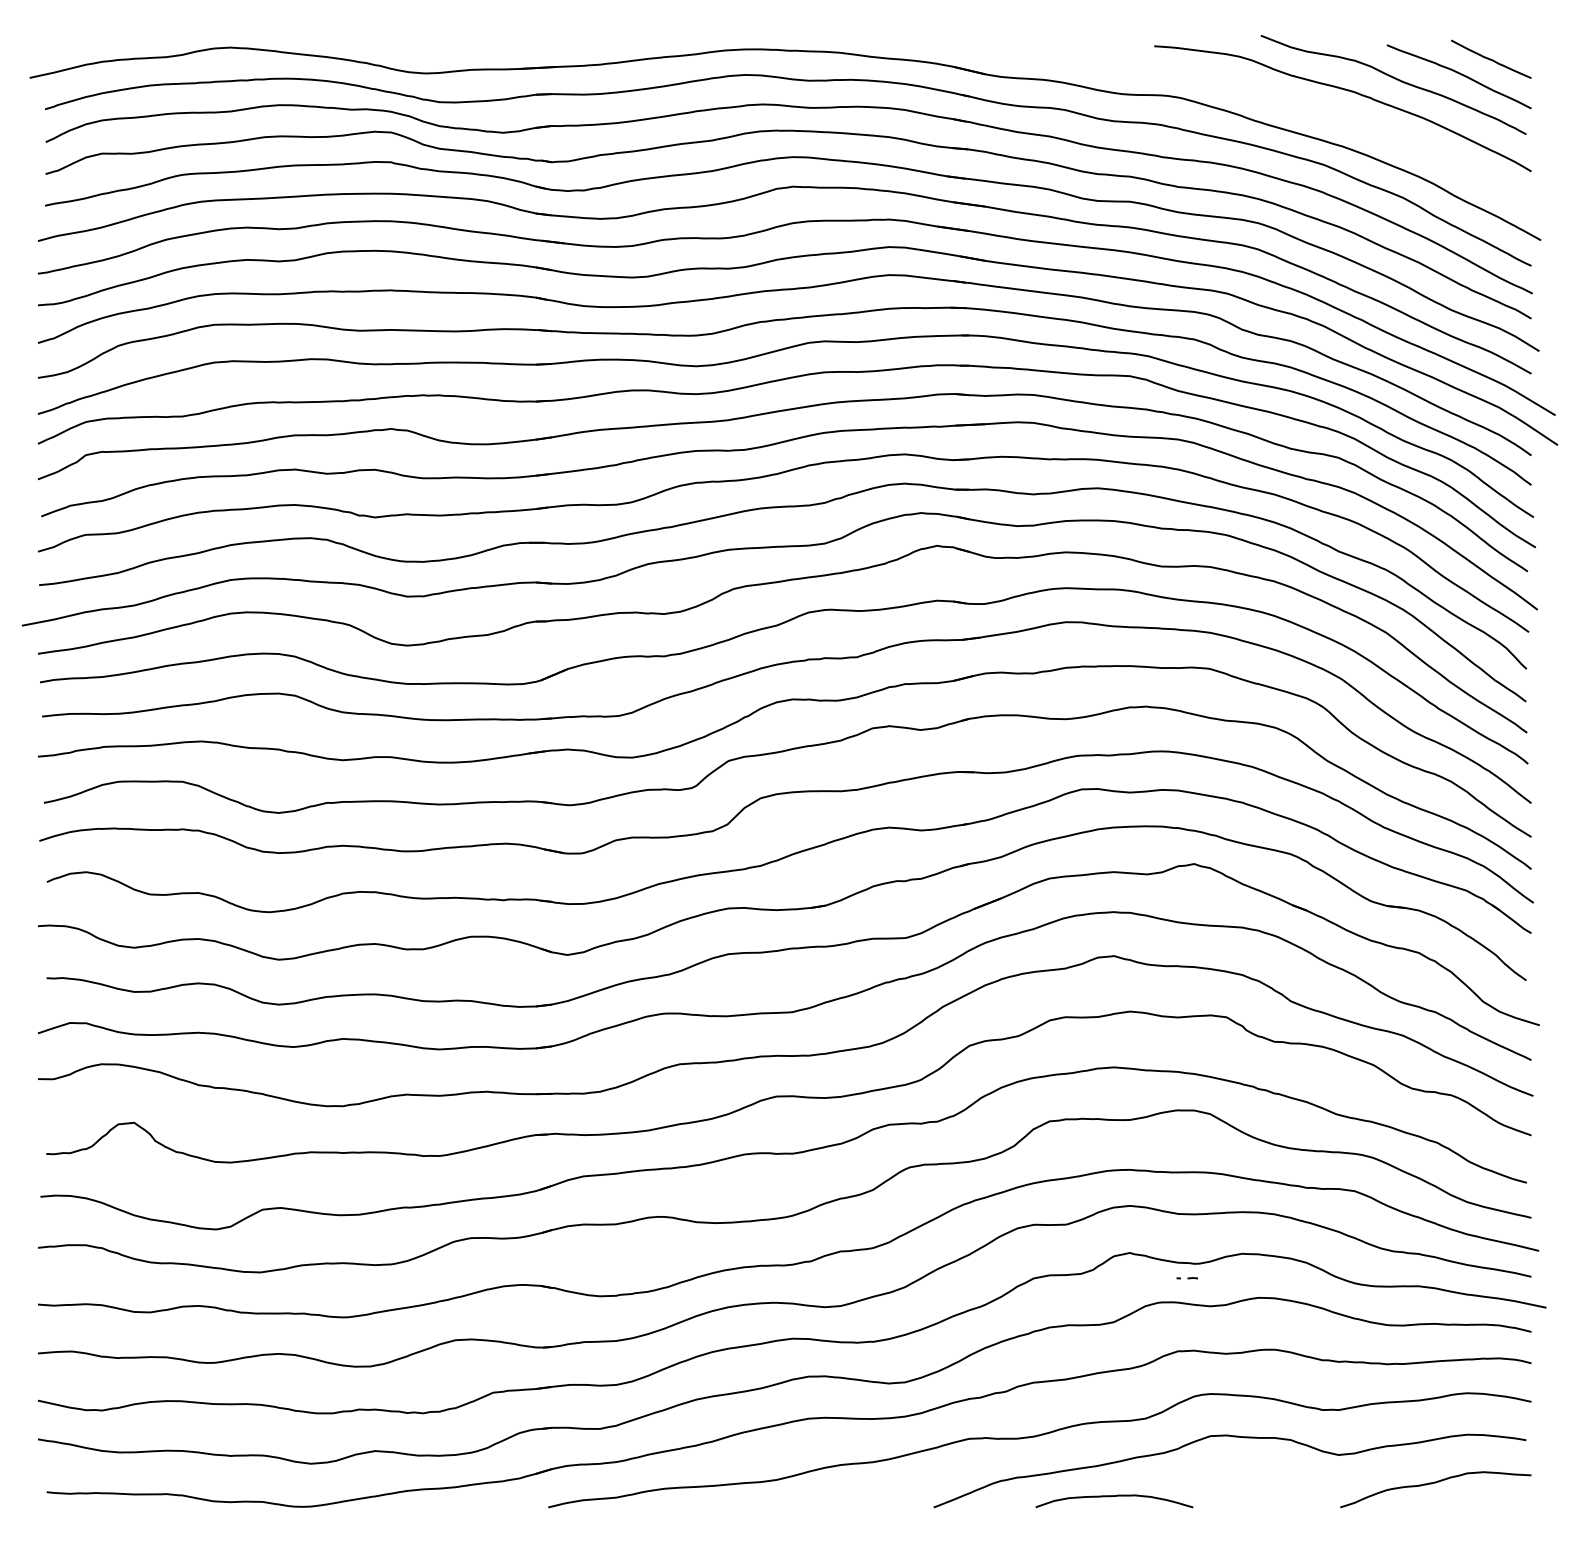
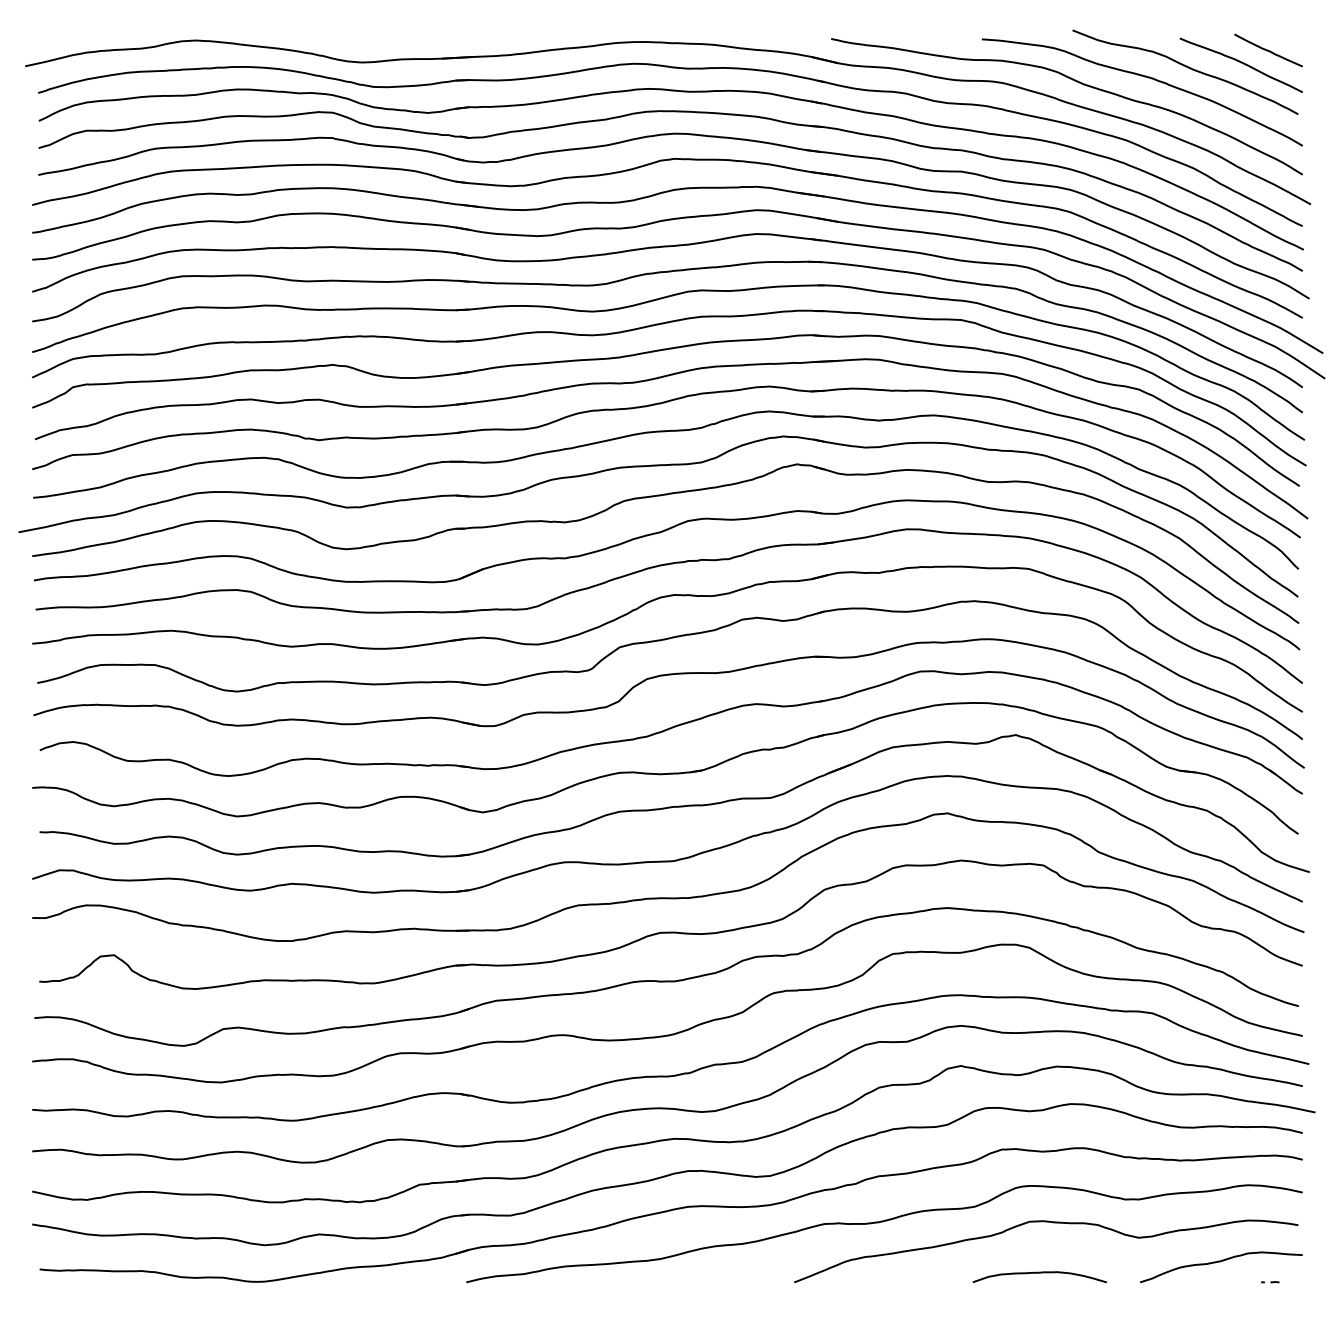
curve: (1267, 97) -> (1078, 82), added
line: (1187, 1278) -> (1270, 1282), moved
curve: (1114, 1496) -> (1039, 1273), moved

